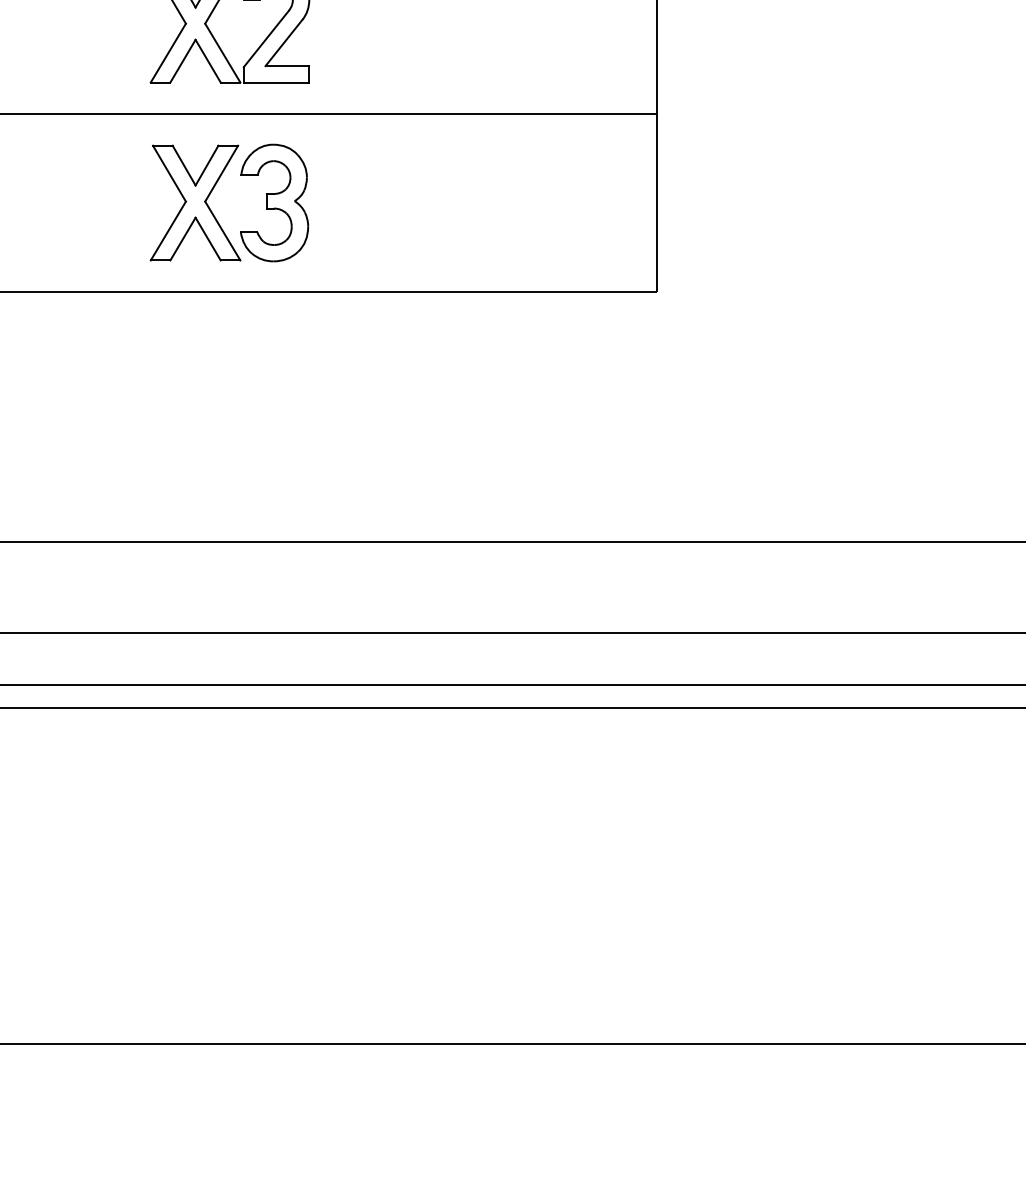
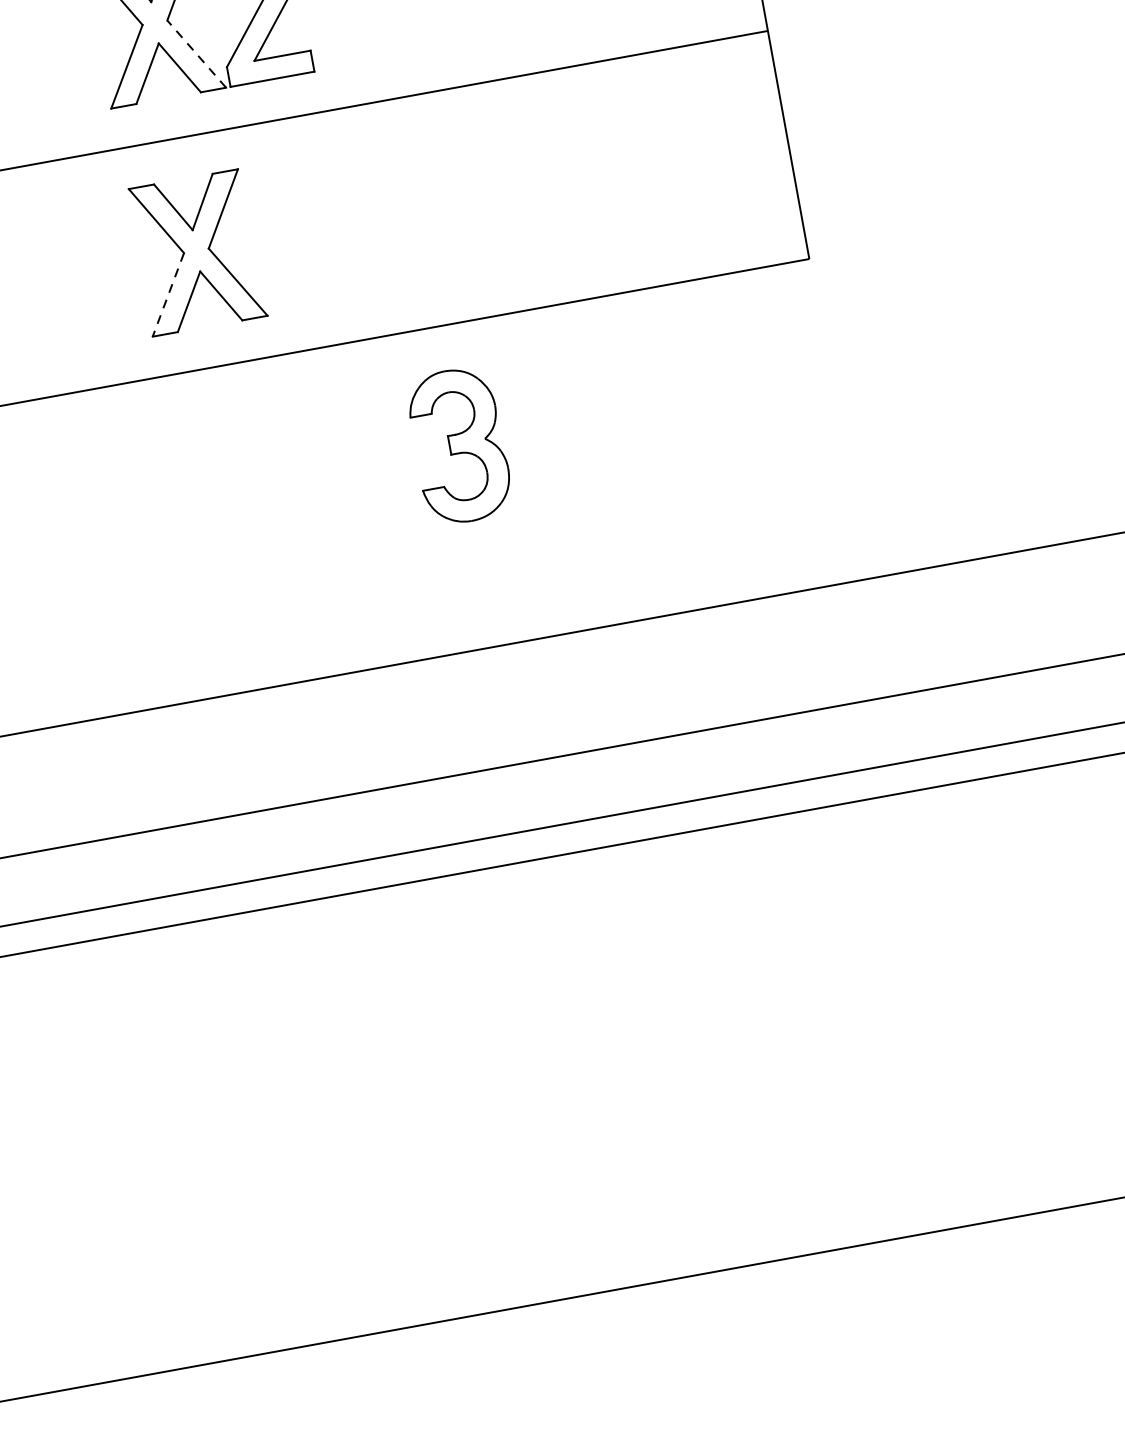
line: (222, 52) -> (196, 53), solid -> dashed
part: (274, 202) -> (459, 445), moved
line: (168, 231) -> (168, 295), solid -> dashed

